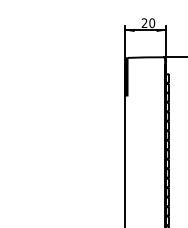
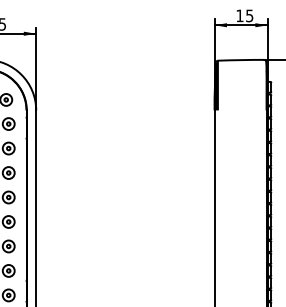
text: (148, 22) -> (244, 15), 20 -> 15

